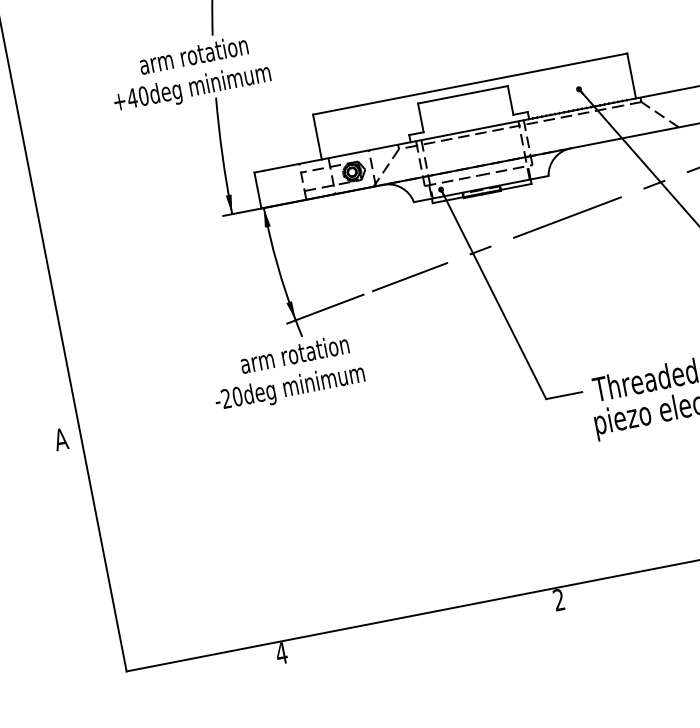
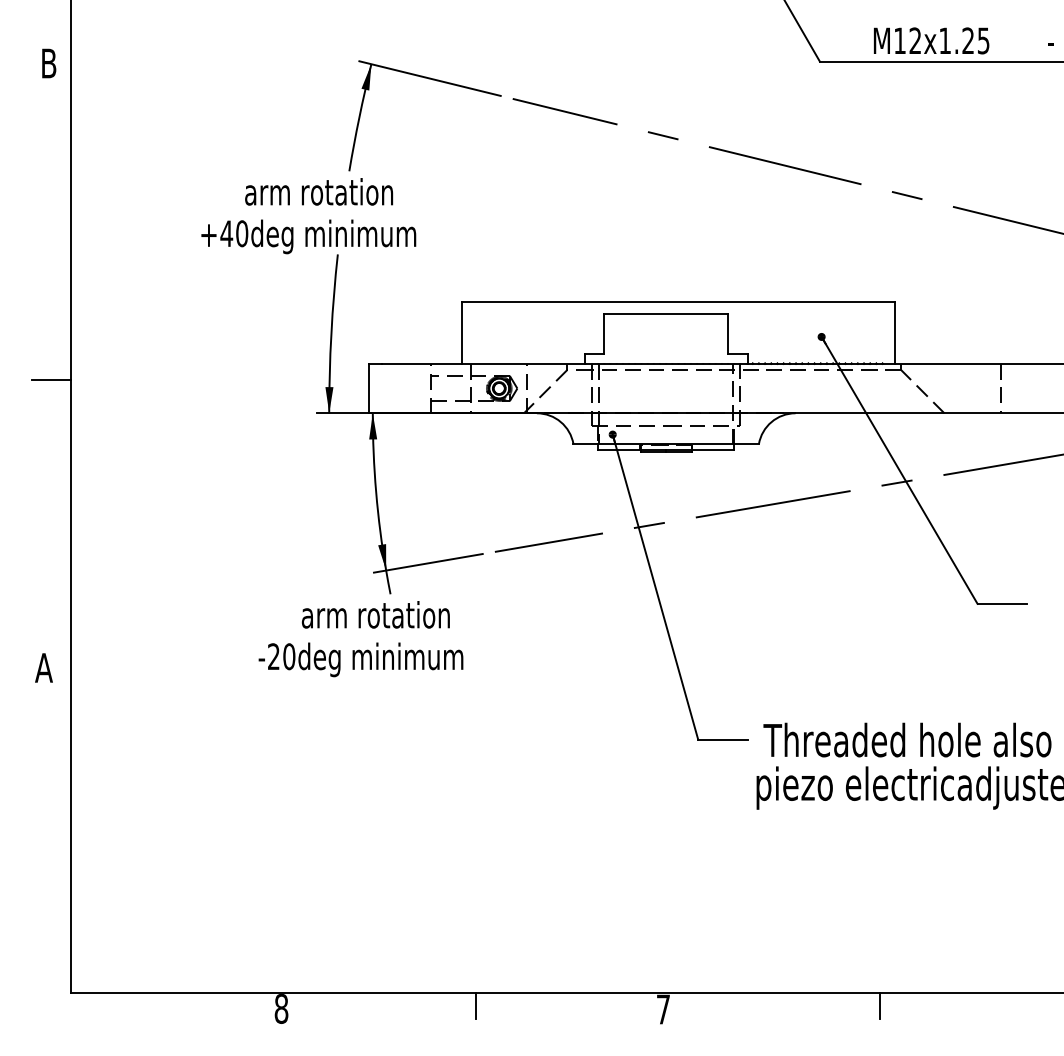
line: (25, 229) -> (51, 380), added
text: (558, 600) -> (662, 1009), 2 -> 7
line: (422, 623) -> (475, 1005), added
text: (281, 653) -> (281, 1008), 4 -> 8

